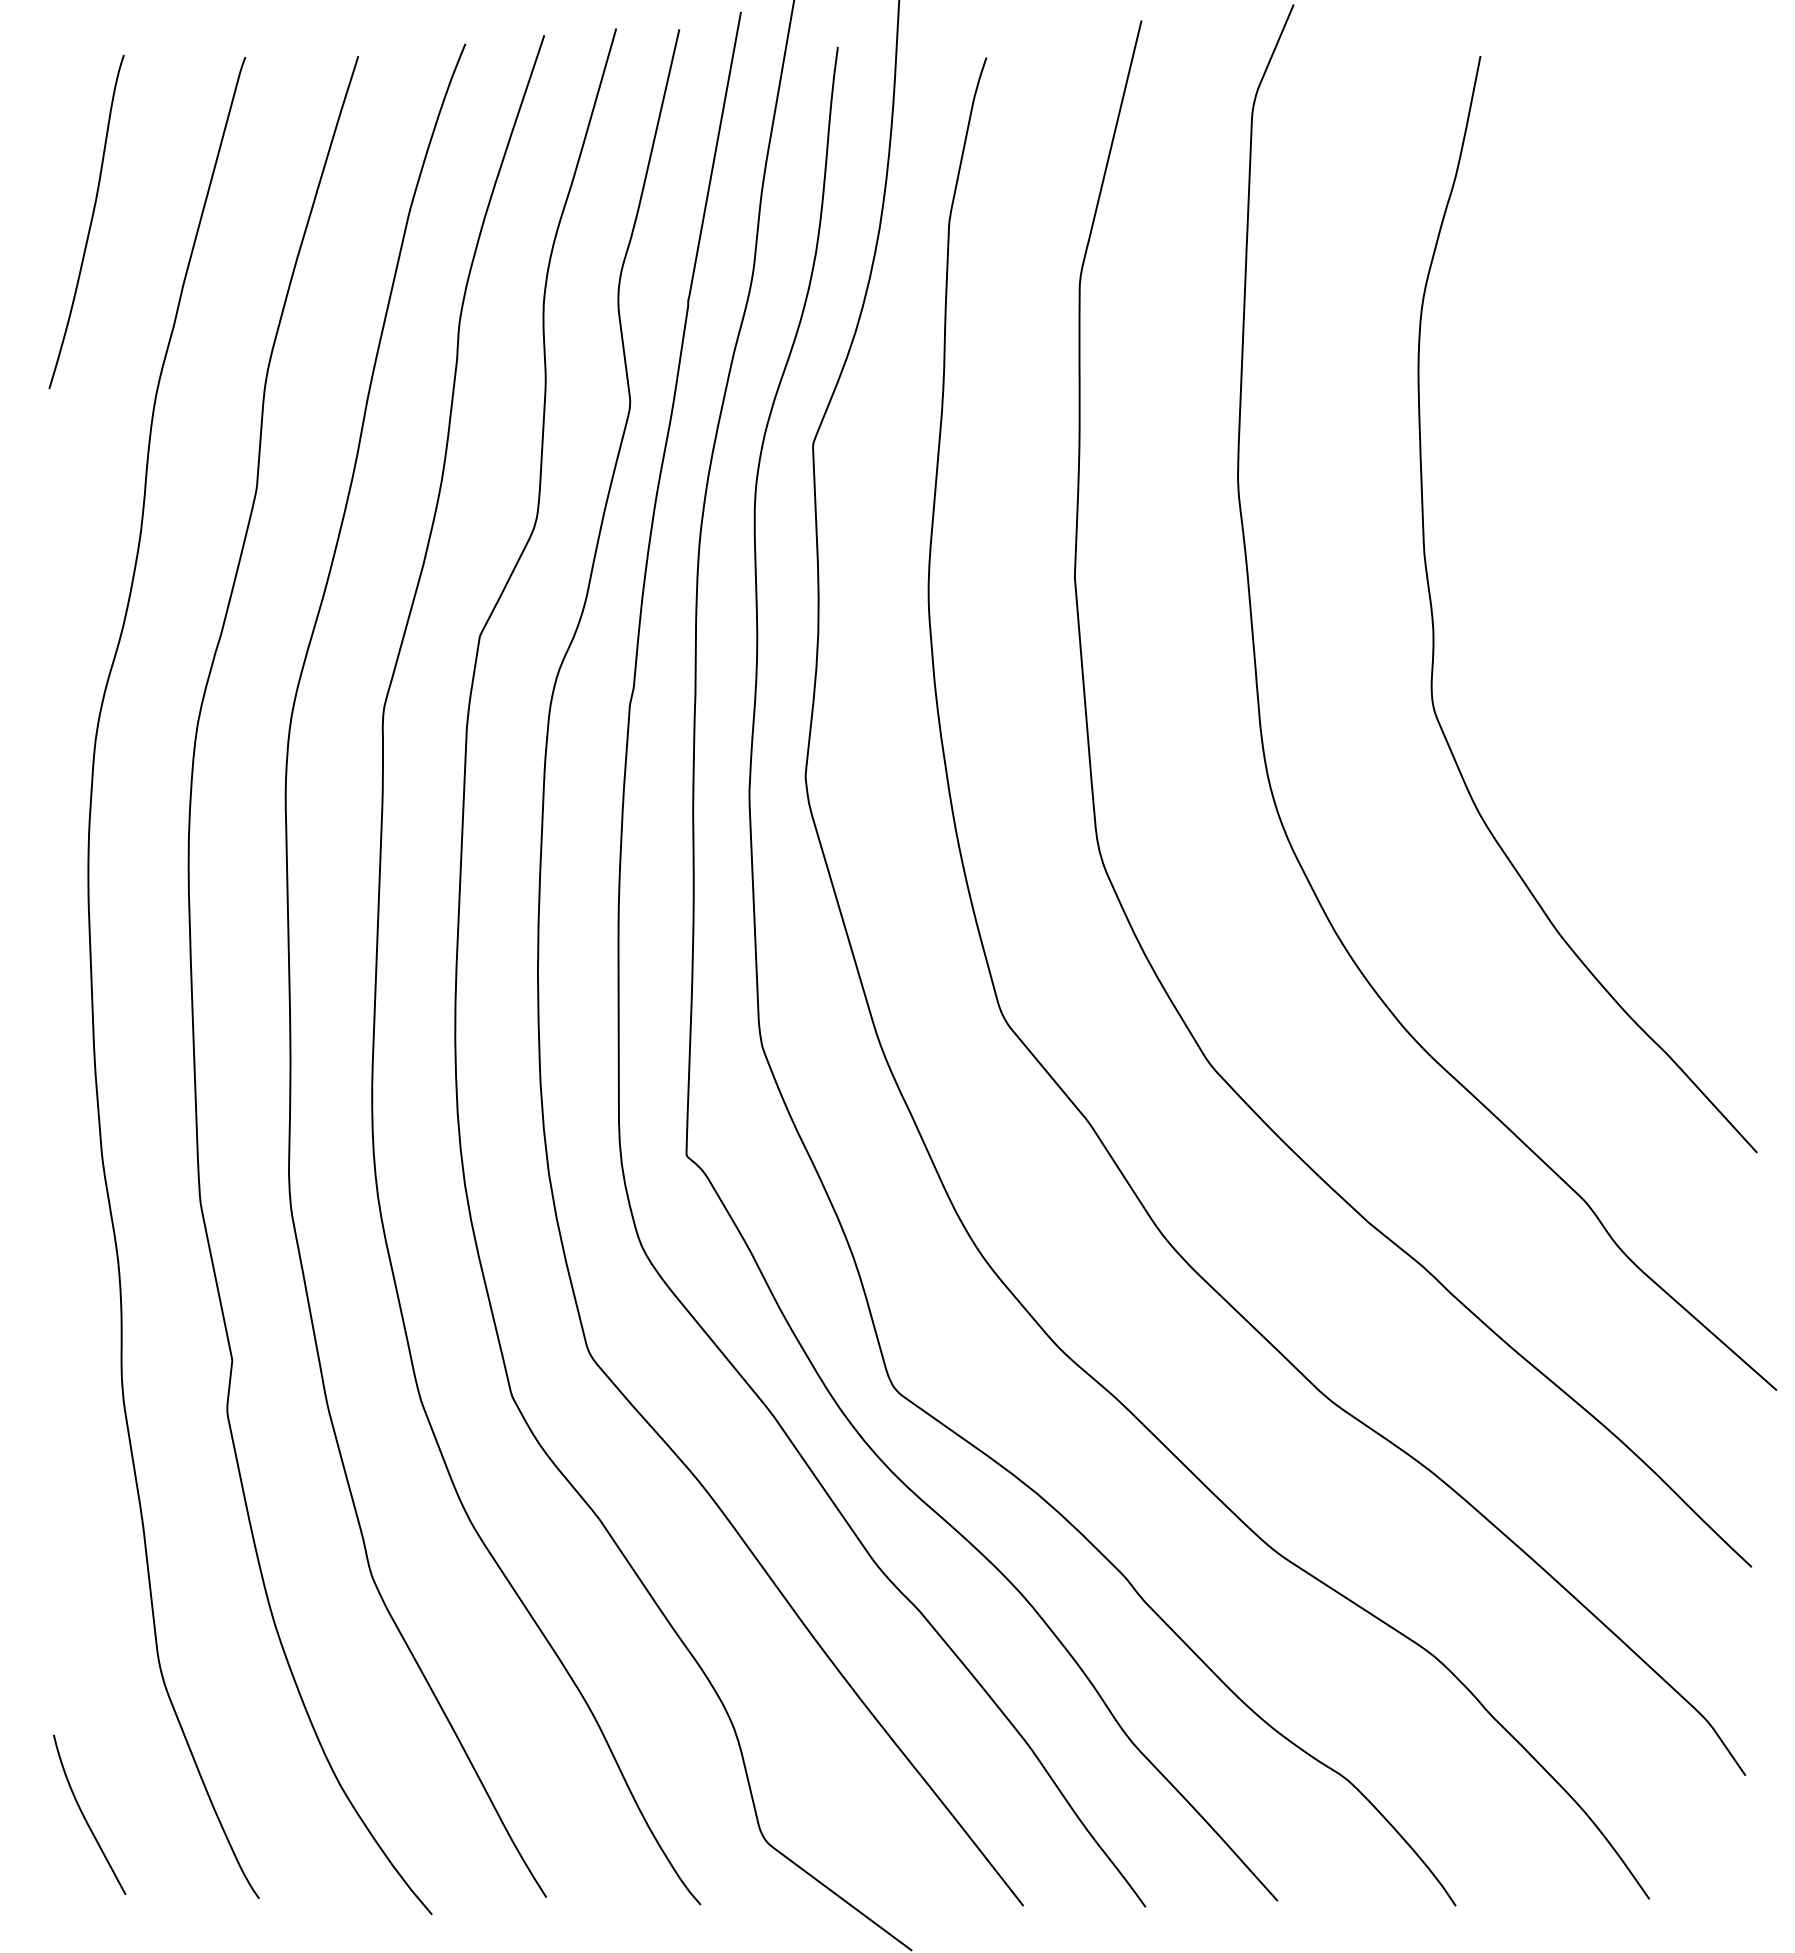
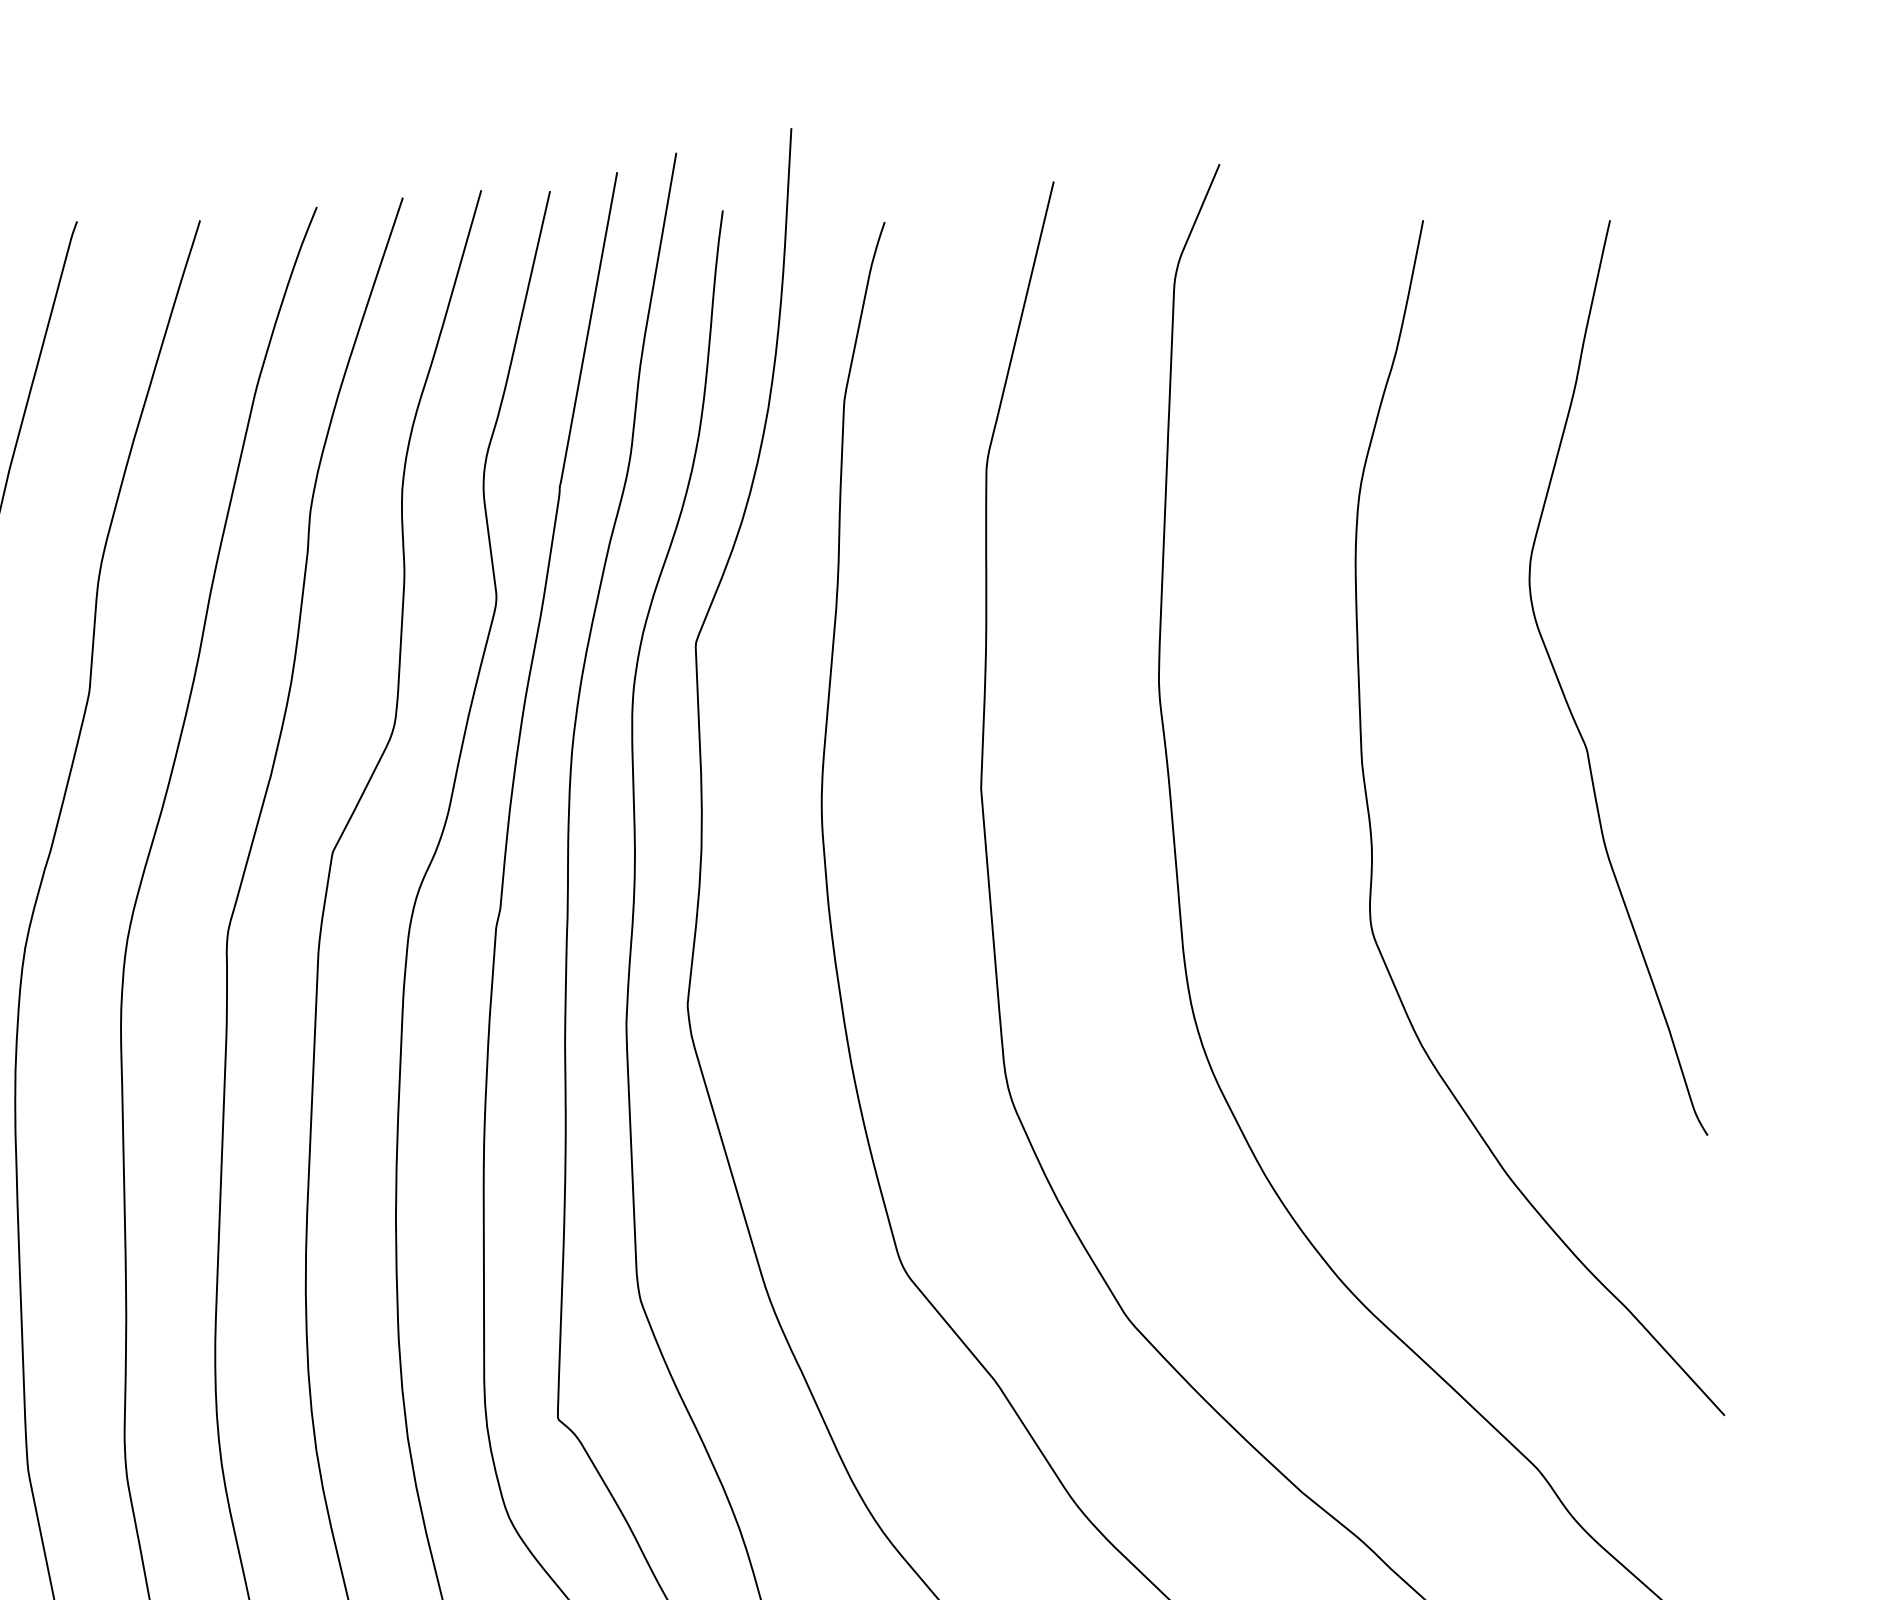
curve: (1612, 495) -> (1567, 699), added

